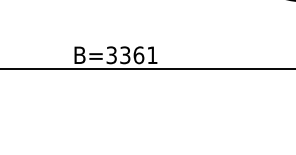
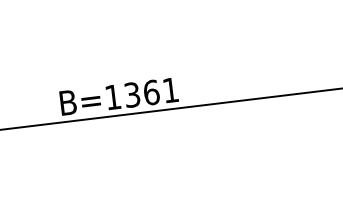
text: (111, 55) -> (112, 97), B=3361 -> B=1361

